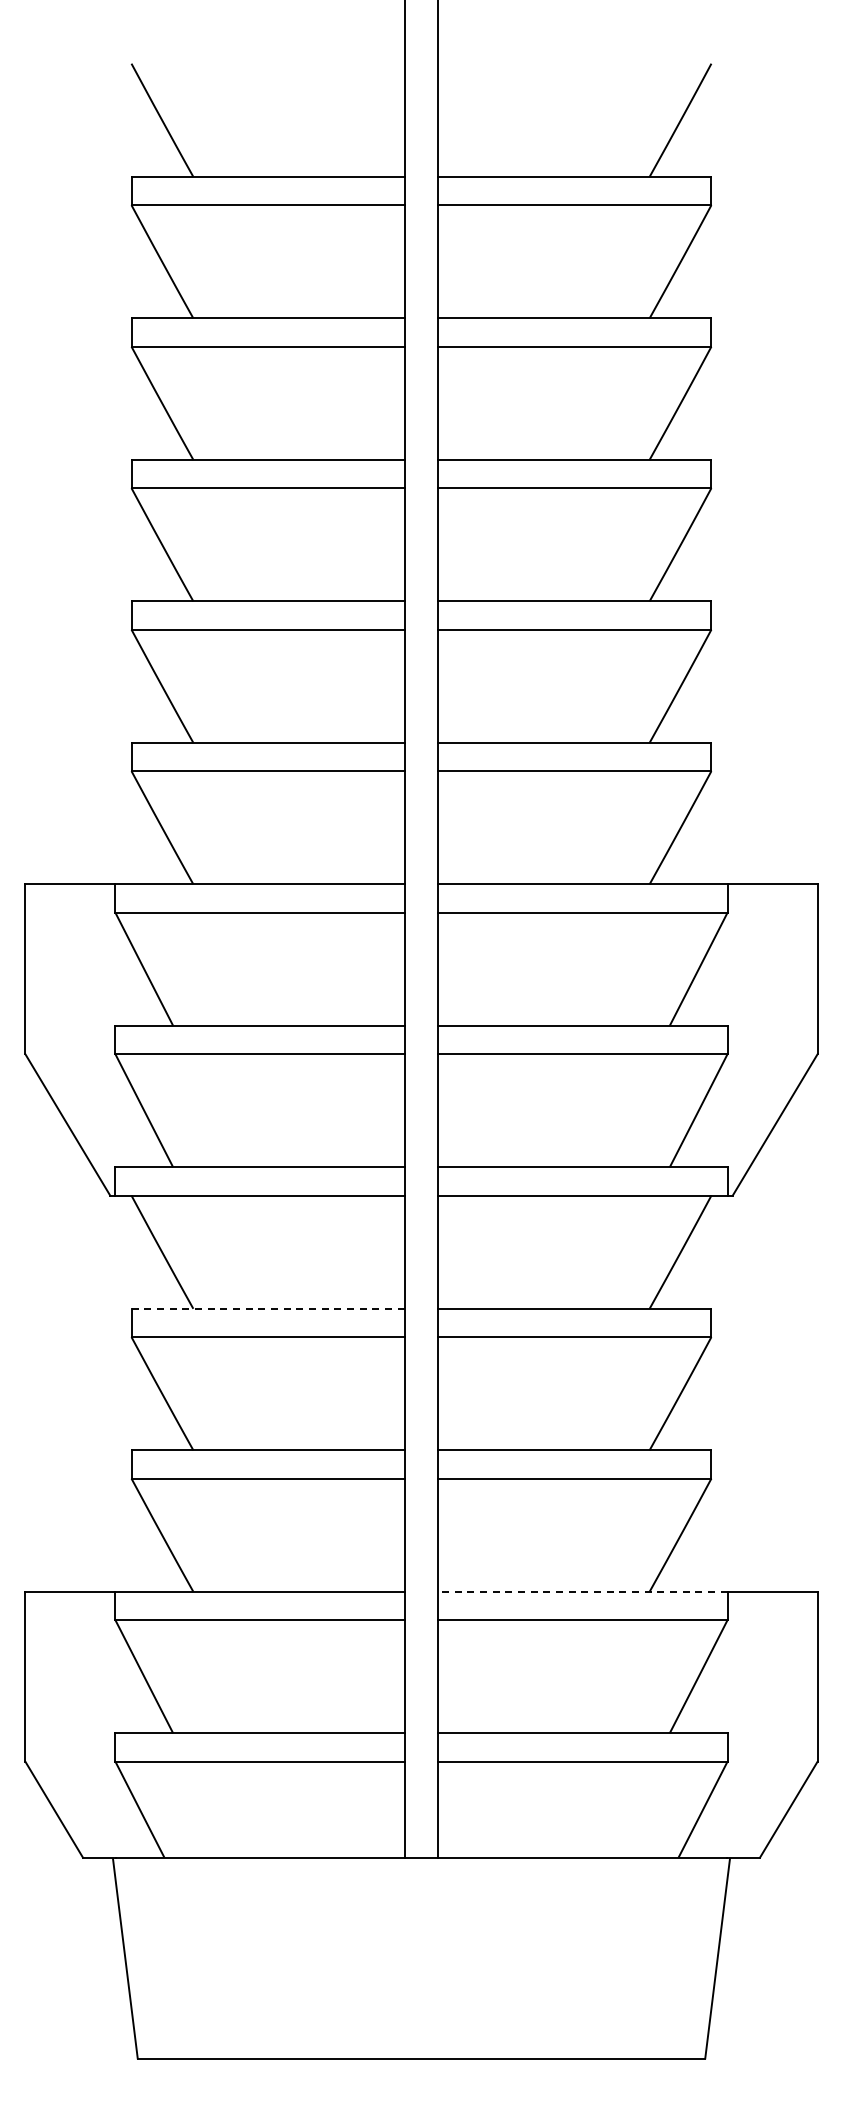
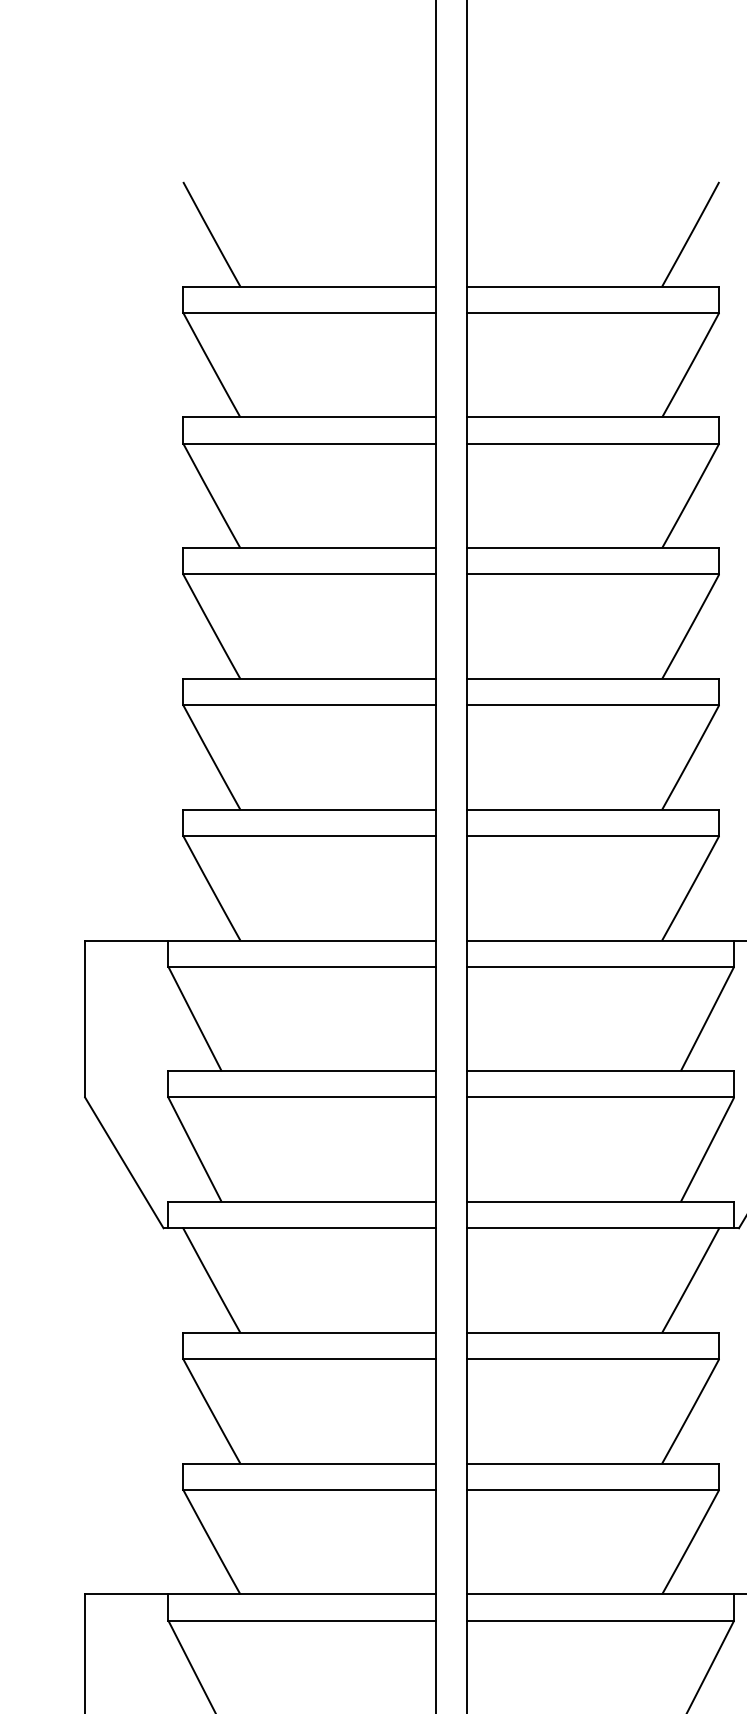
line: (268, 1308) -> (309, 1332), dashed -> solid
line: (583, 1591) -> (601, 1594), dashed -> solid

